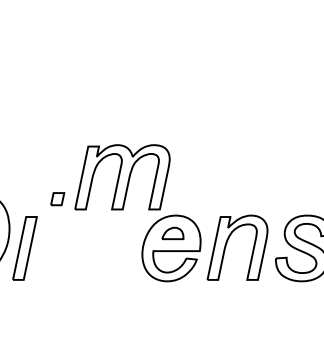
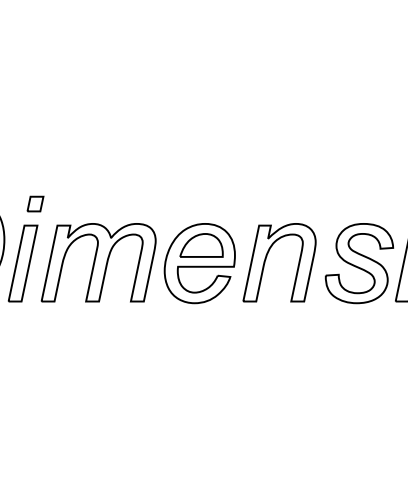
part: (122, 177) -> (98, 262), moved
part: (57, 198) -> (35, 203), moved
part: (172, 233) -> (201, 245), size x1.67

